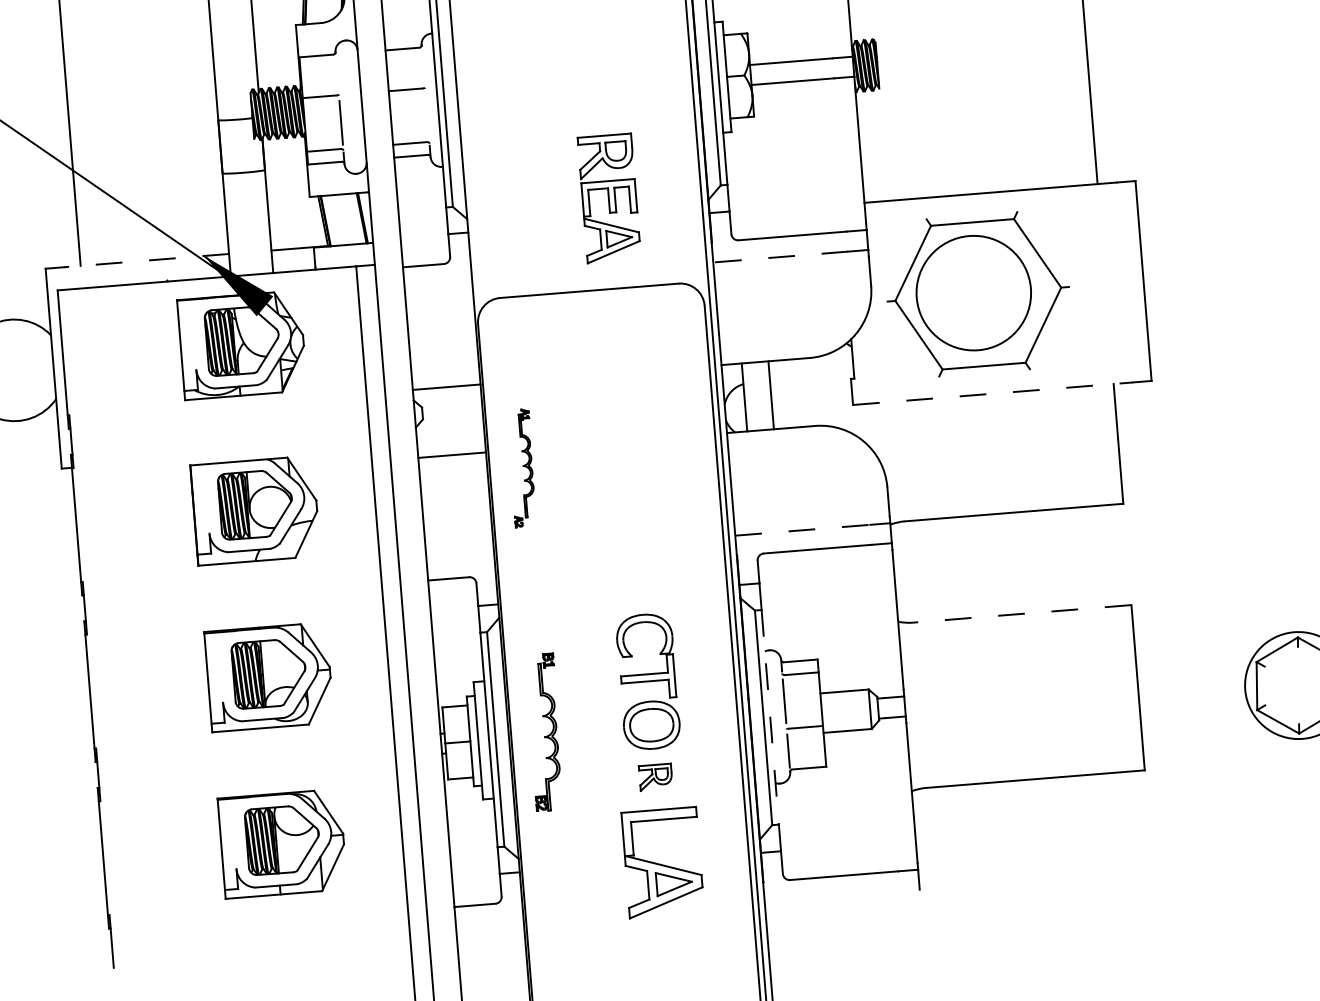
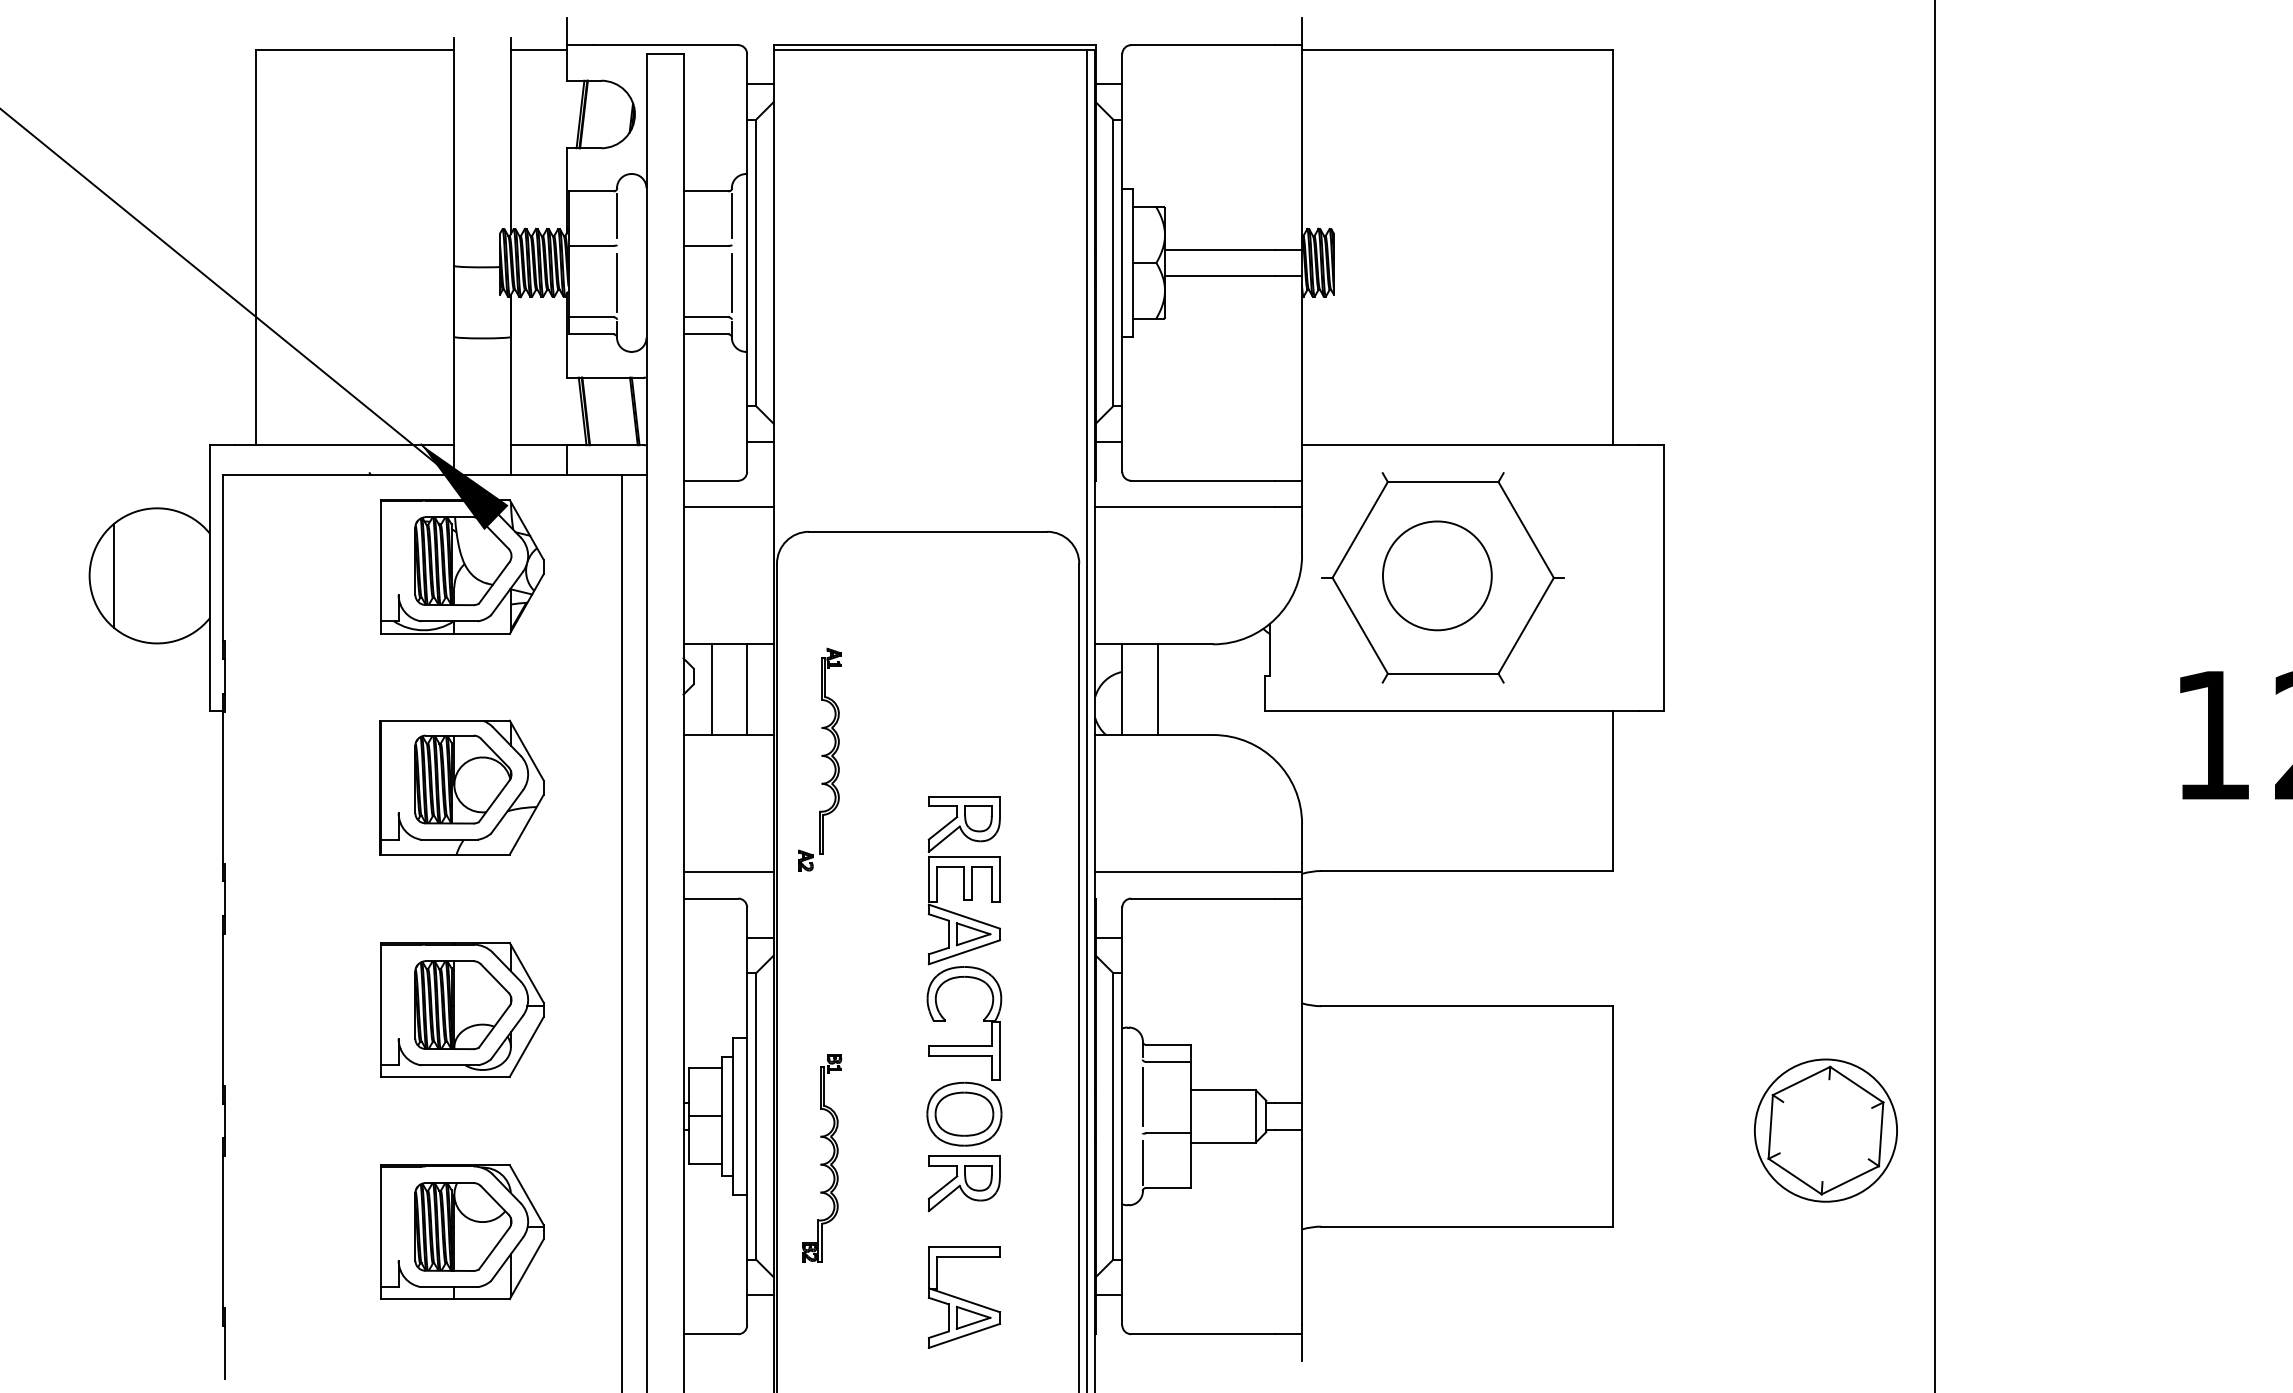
line: (423, 66) -> (731, 216), added
line: (337, 73) -> (617, 216), added
line: (427, 115) -> (731, 282), added
part: (608, 198) -> (963, 880), moved
line: (780, 257) -> (1184, 507), dashed -> solid
line: (146, 260) -> (344, 444), dashed -> solid
line: (438, 284) -> (728, 507), added
circle: (973, 292) -> (1436, 575), size x0.71
line: (993, 393) -> (1452, 711), dashed -> solid
line: (463, 419) -> (747, 689), added
line: (436, 422) -> (711, 689), added
part: (521, 468) -> (819, 759), size x1.43
line: (802, 529) -> (1185, 871), dashed -> solid
line: (460, 557) -> (728, 871), added
line: (1022, 614) -> (1467, 1006), dashed -> solid
line: (770, 717) -> (1122, 1116), dashed -> solid
part: (545, 732) -> (822, 1158), moved
part: (655, 777) -> (963, 1183), size x1.67
part: (662, 862) -> (963, 1297), size x0.71

